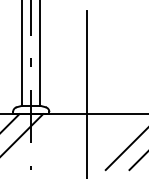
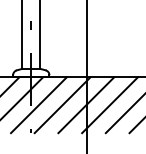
line: (38, 142) -> (38, 105), added
line: (62, 142) -> (62, 105), added
line: (86, 142) -> (86, 105), added
line: (109, 142) -> (109, 105), added

